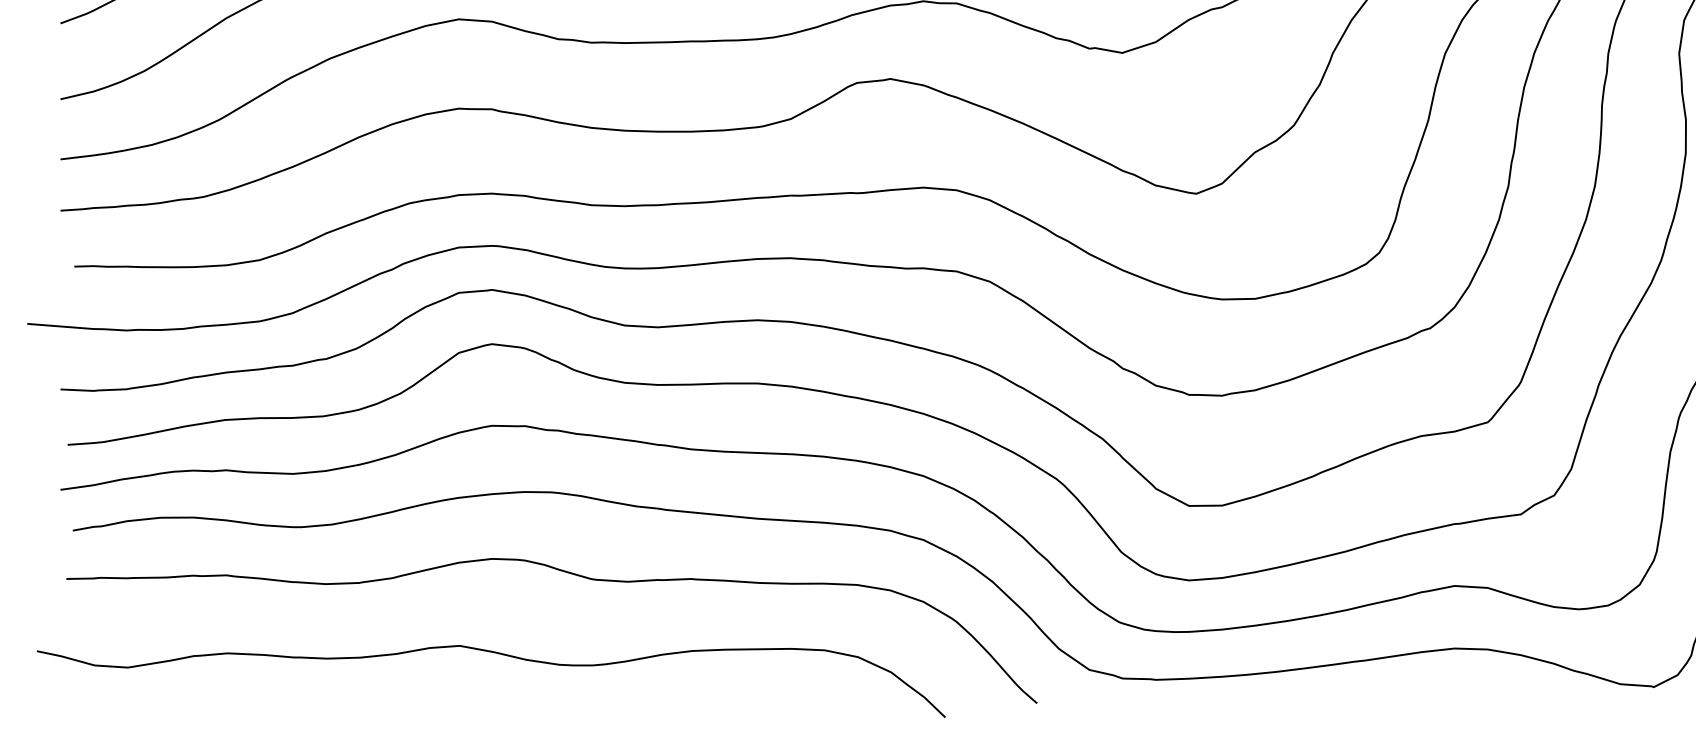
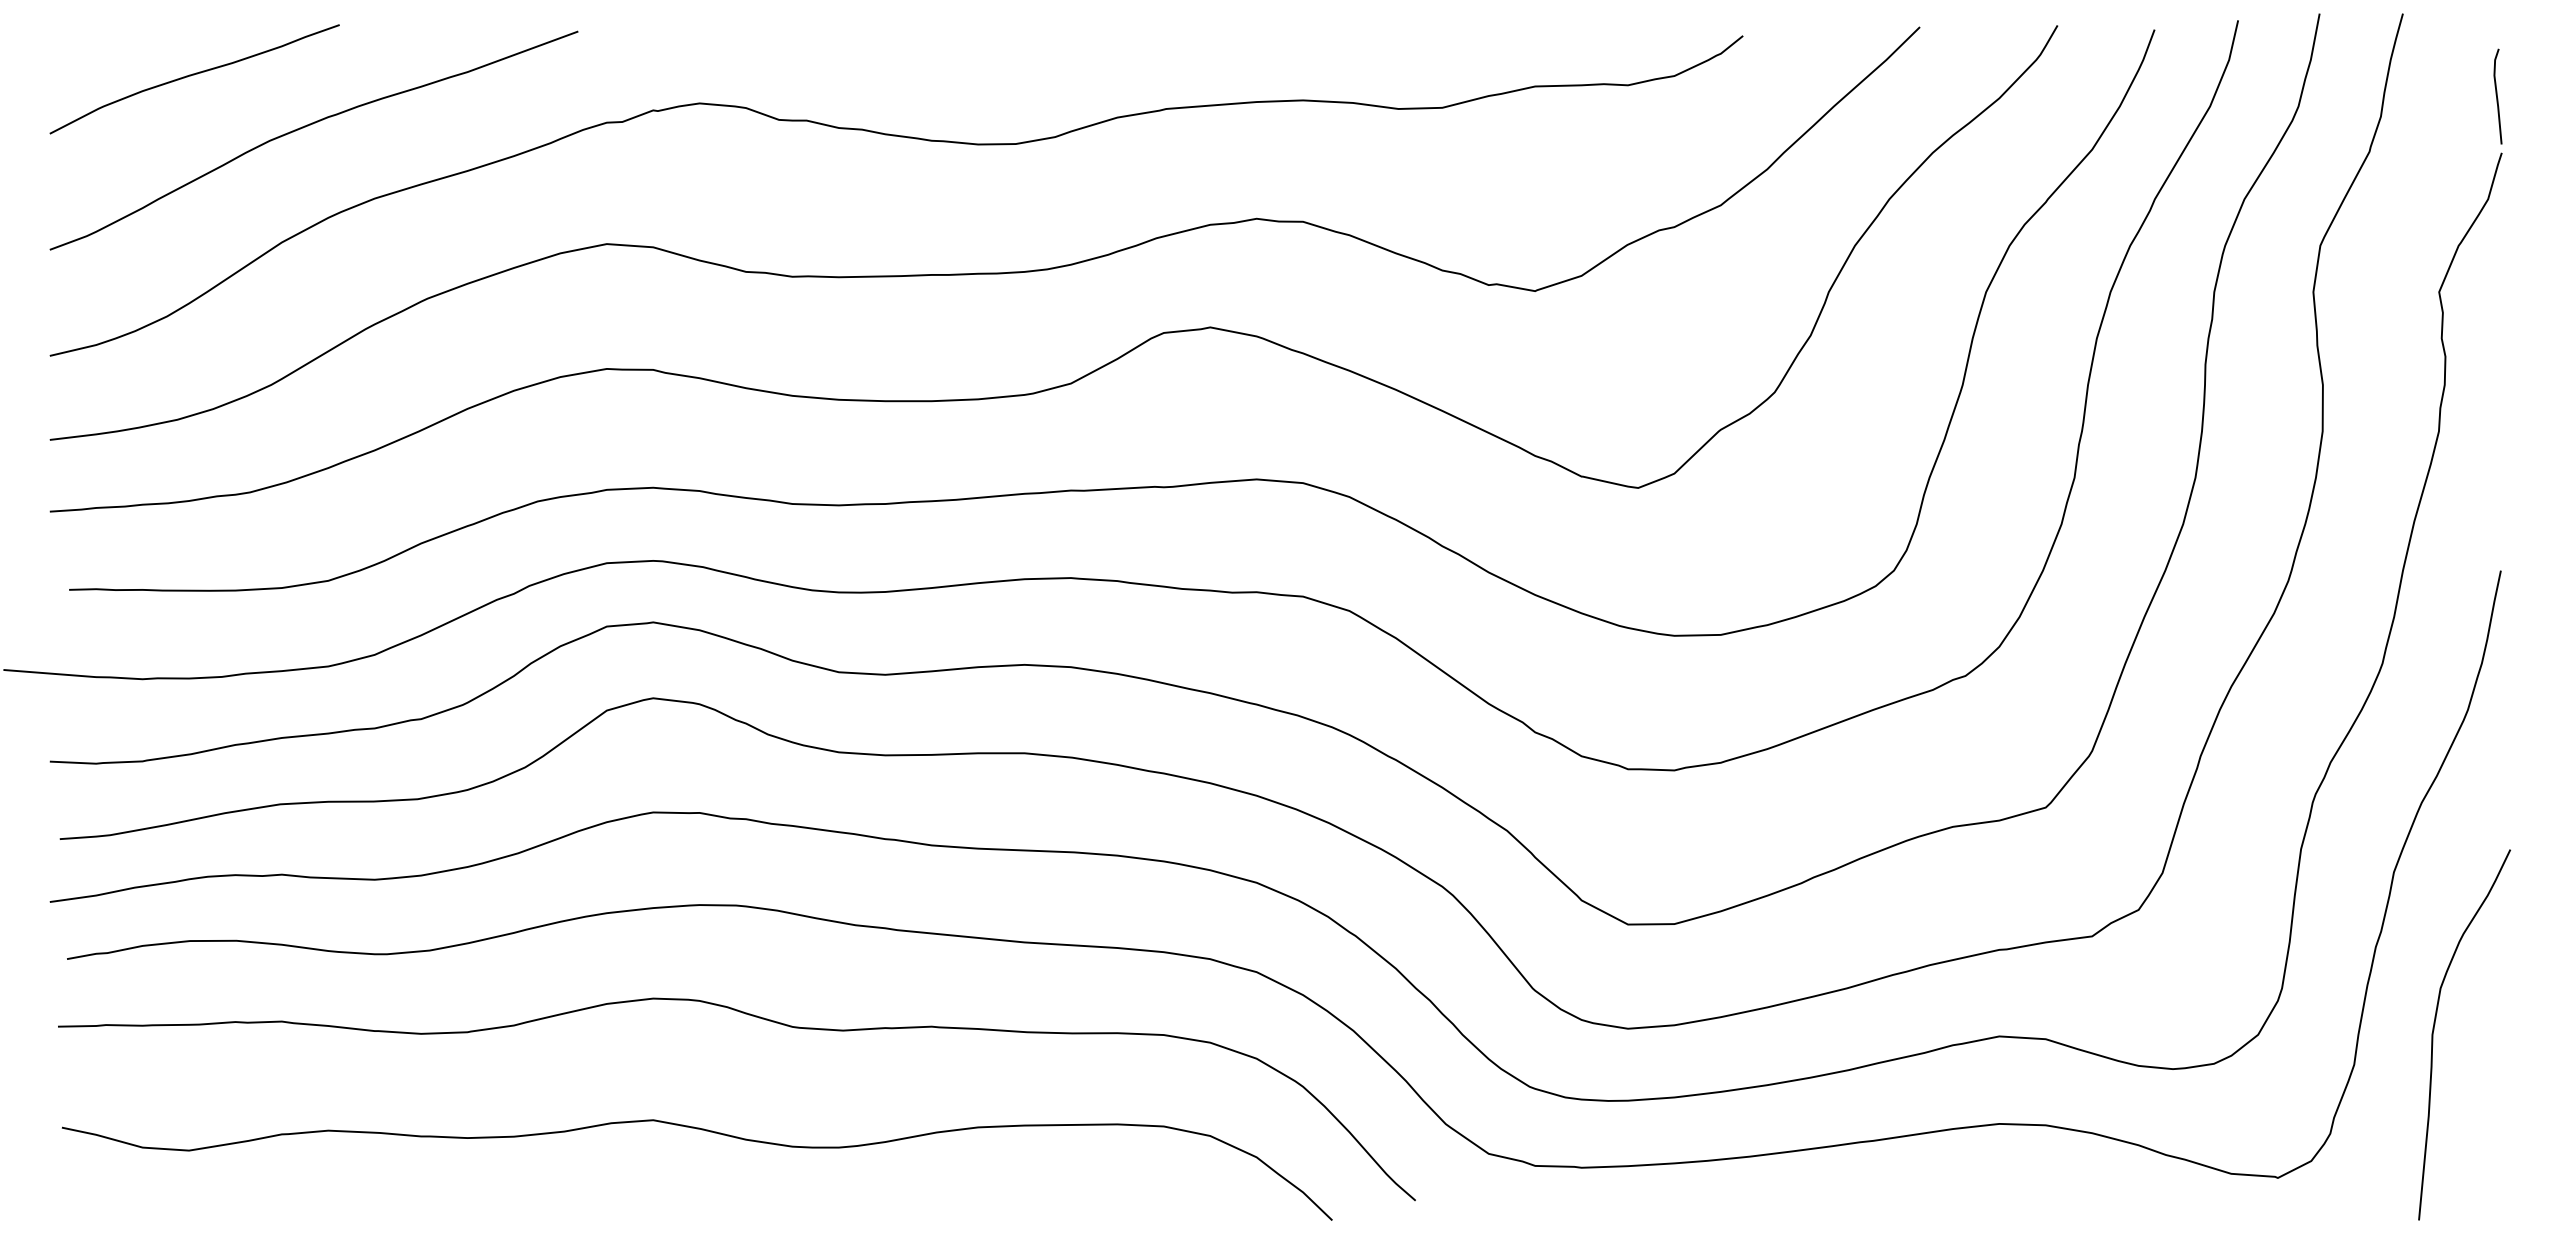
curve: (497, 653) -> (706, 1131), moved

